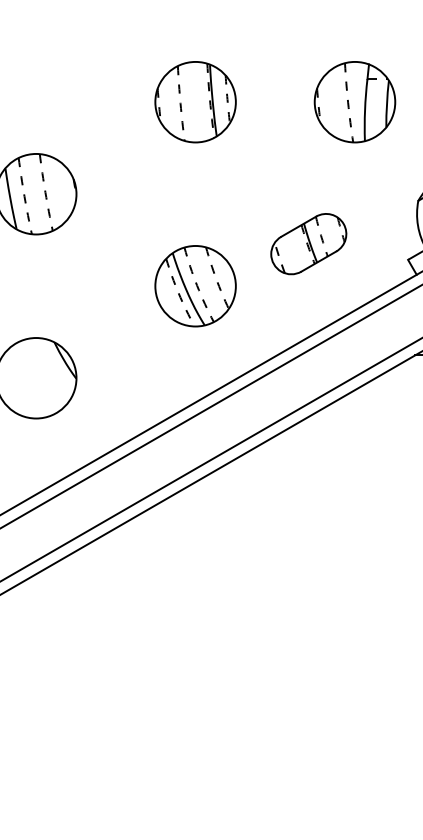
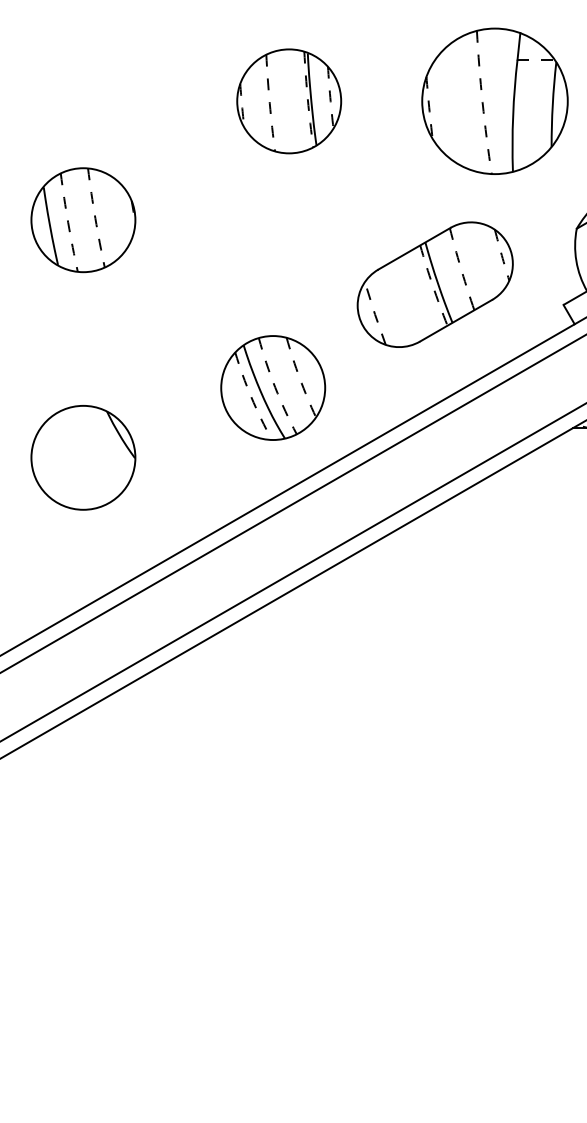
part: (354, 102) -> (494, 101), size x1.4
part: (308, 244) -> (435, 284), size x1.6
part: (195, 285) -> (273, 387), moved

